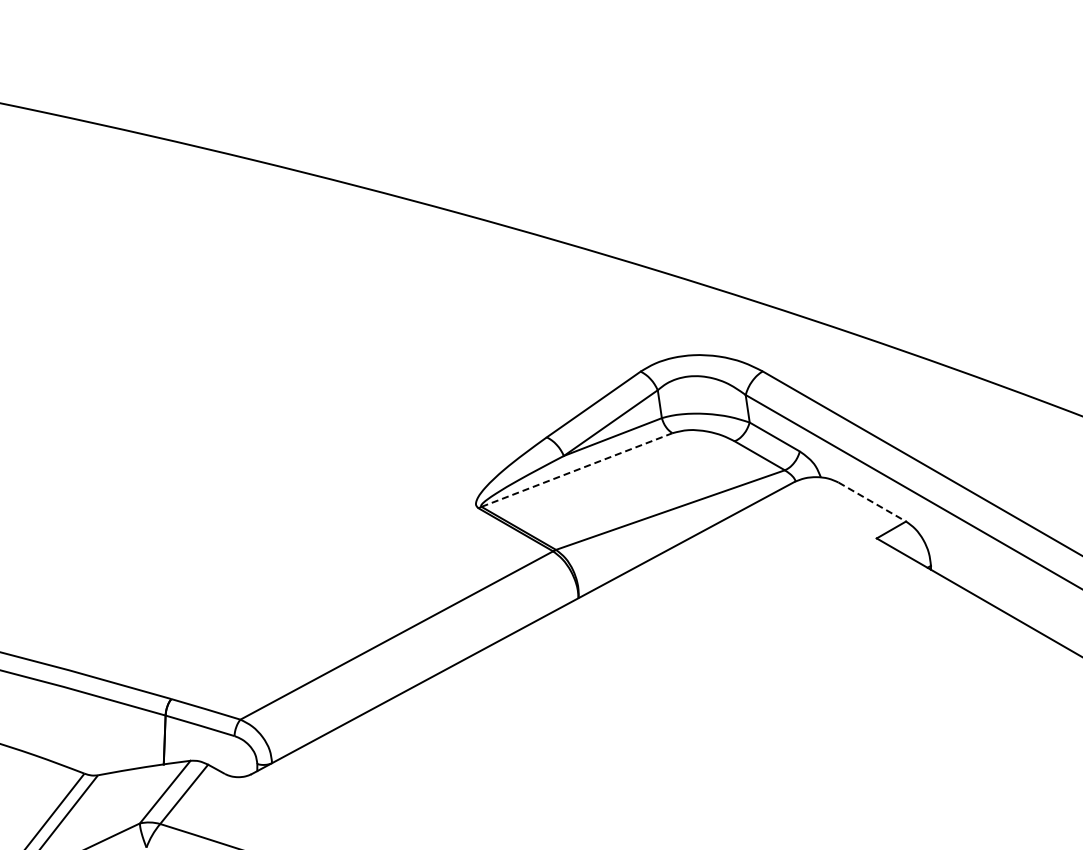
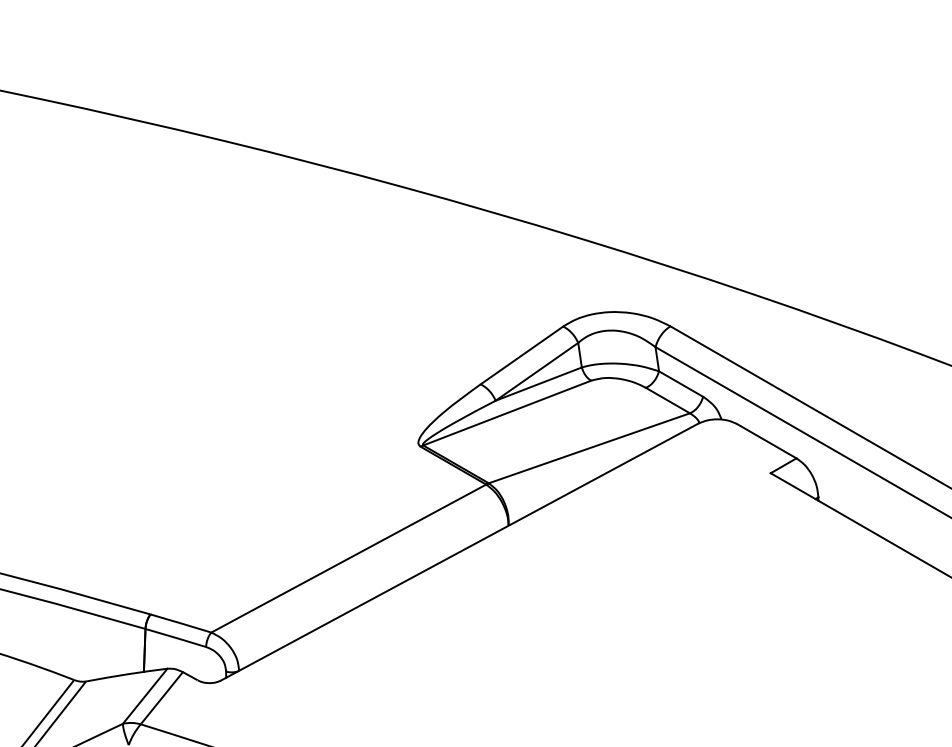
line: (577, 469) -> (507, 412), dashed -> solid
line: (872, 502) -> (767, 441), dashed -> solid

